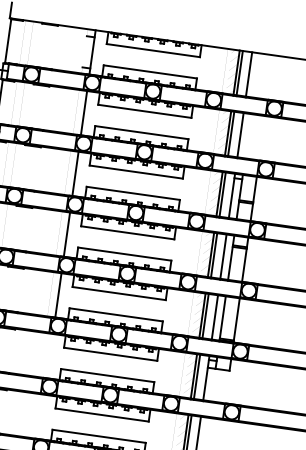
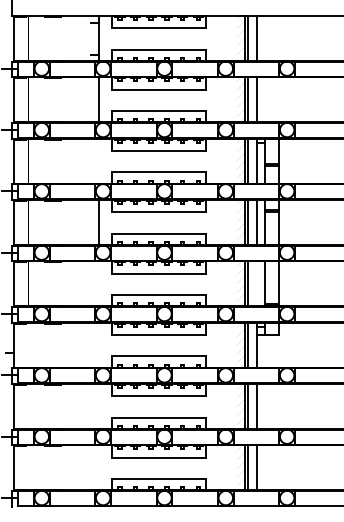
line: (75, 174) -> (99, 161), removed
line: (58, 296) -> (99, 284), removed
line: (215, 318) -> (257, 284), removed

